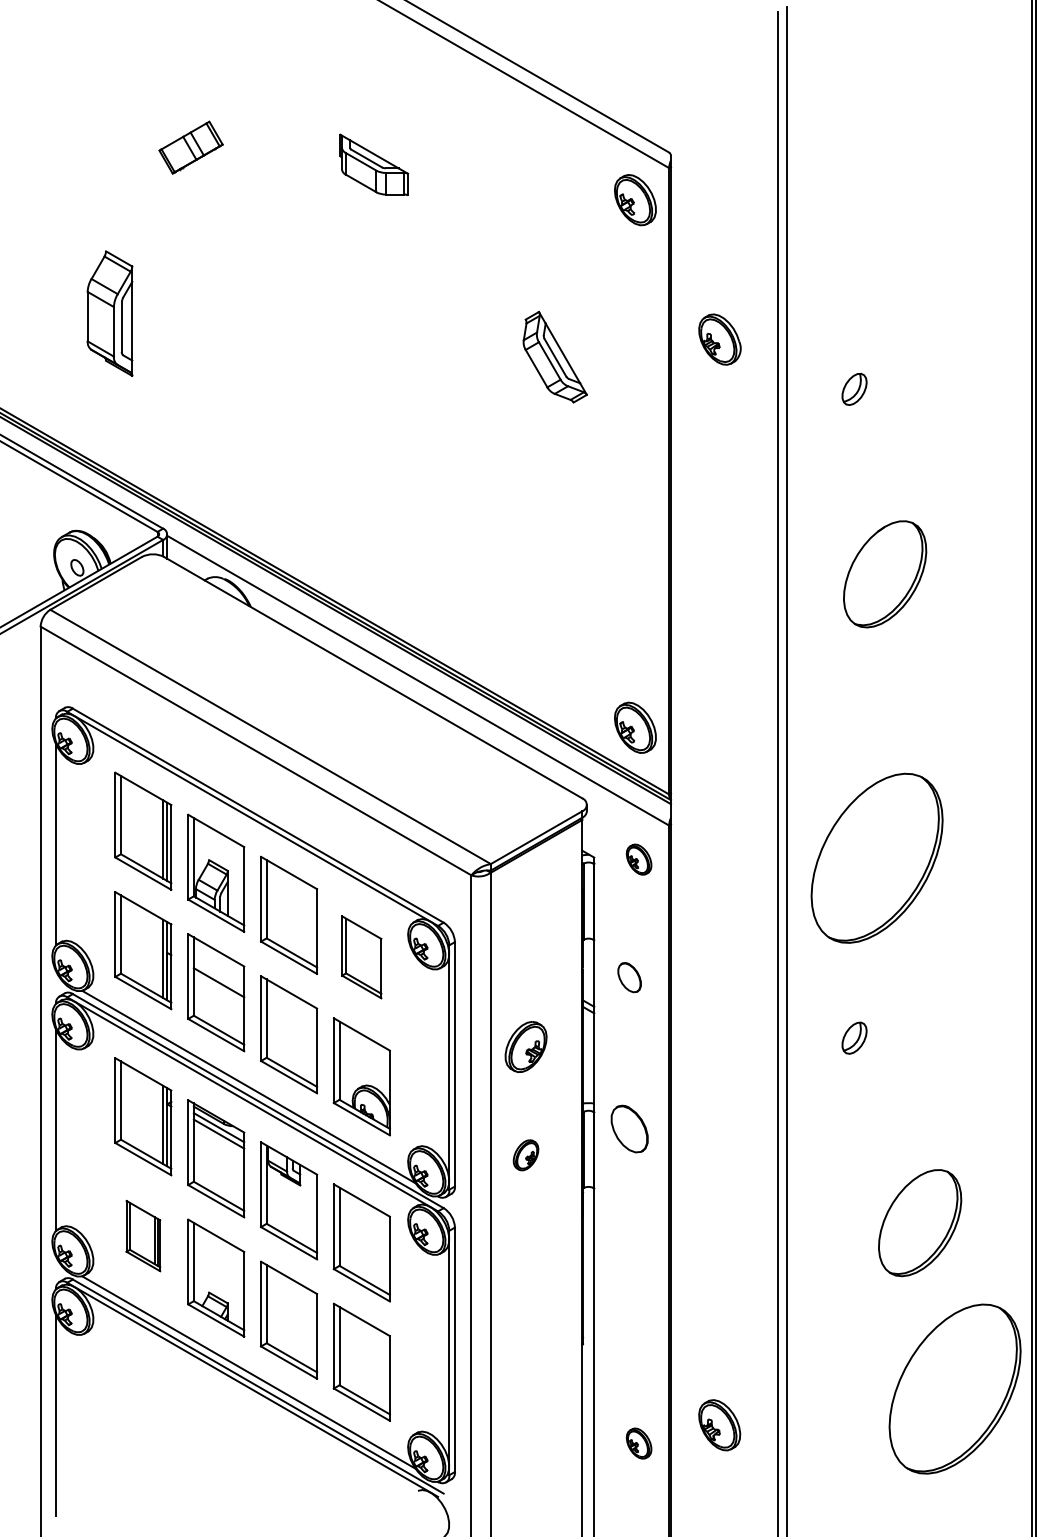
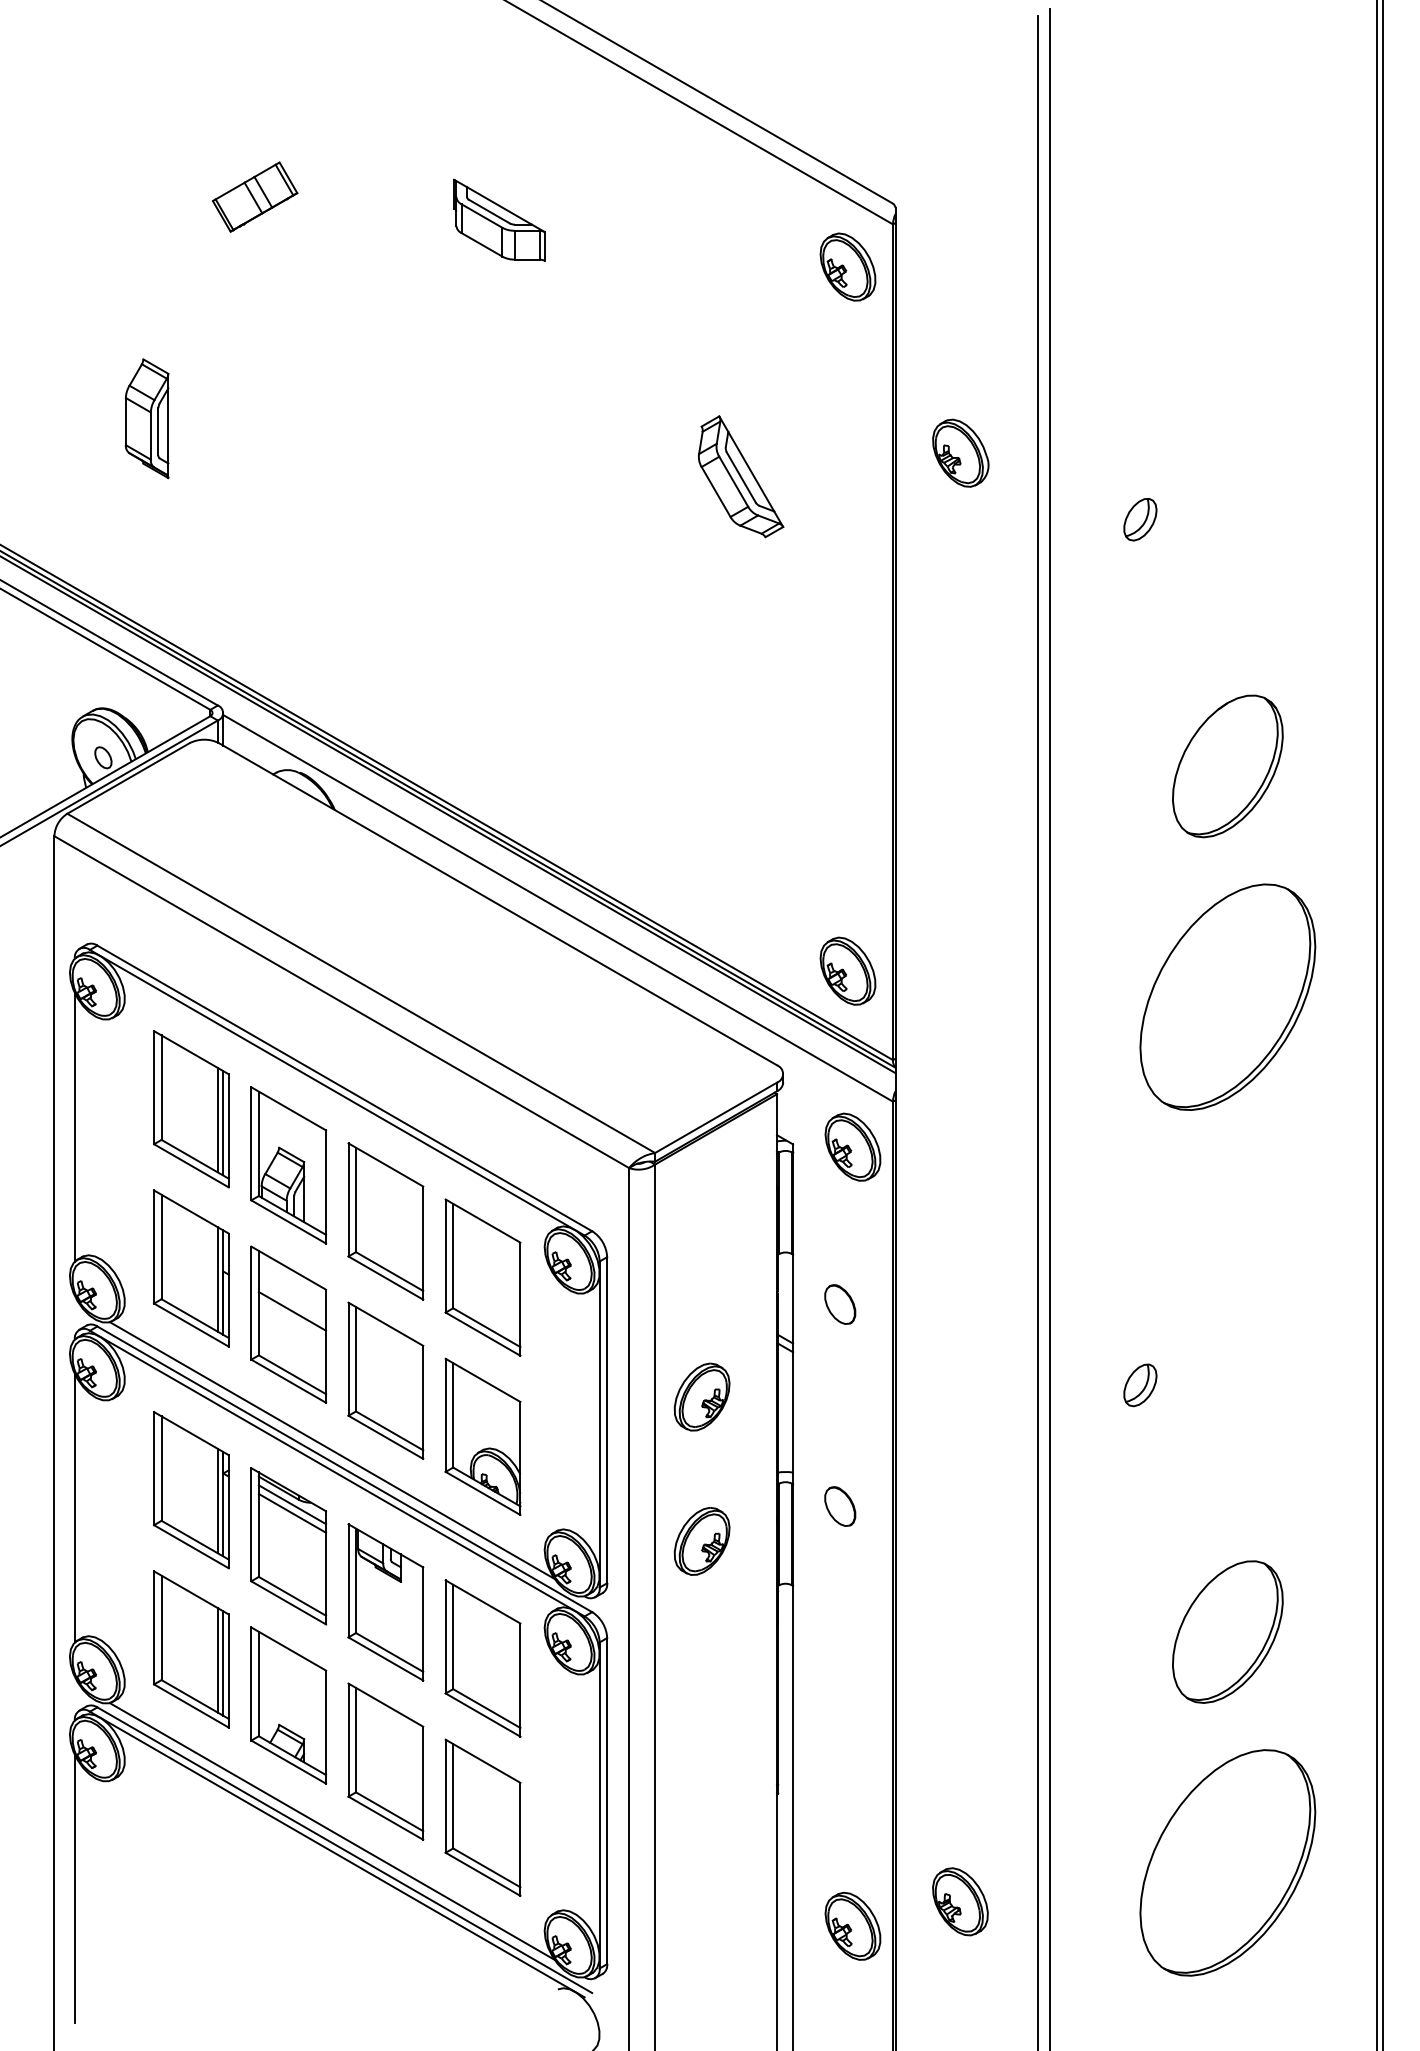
part: (110, 313) -> (147, 418), size x0.71
part: (885, 574) -> (1228, 766), moved
part: (876, 857) -> (1227, 996), moved
part: (638, 859) -> (852, 1146), size x1.67
part: (361, 956) -> (482, 1276), size x1.43
part: (629, 1128) -> (840, 1505), size x0.62
part: (525, 1155) -> (701, 1541), size x1.67
part: (143, 1235) -> (191, 1648), size x1.67
part: (954, 1388) -> (1227, 1862), moved
part: (638, 1443) -> (852, 1926), size x1.67

